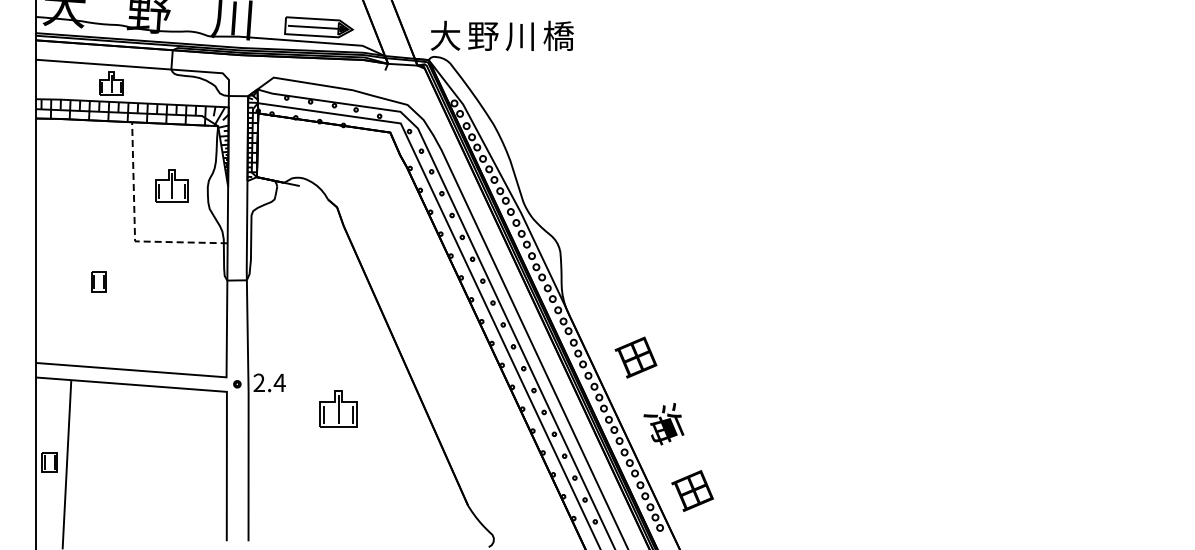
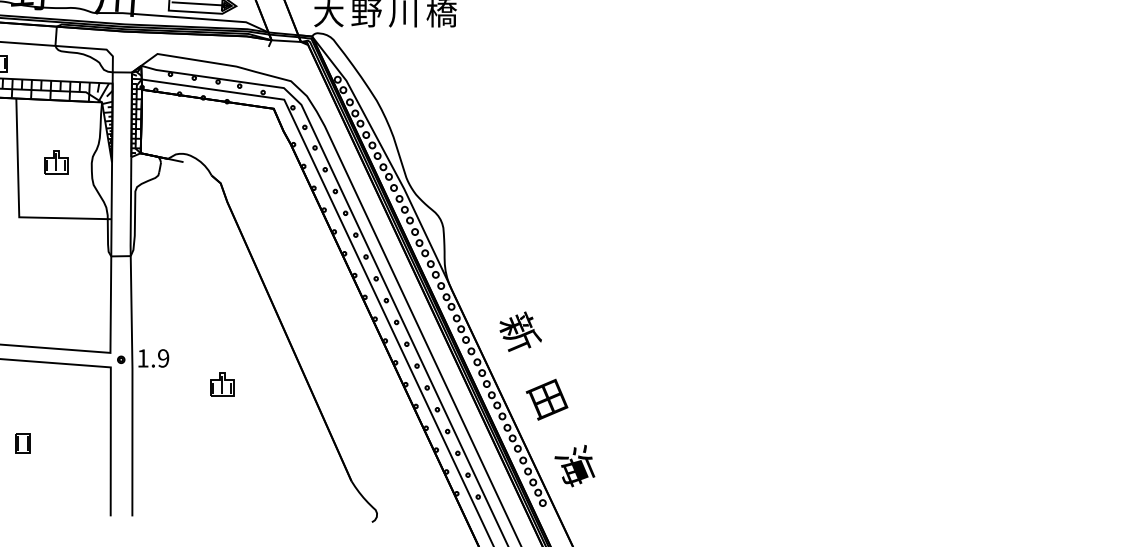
part: (172, 186) -> (56, 162), size x0.71
line: (134, 228) -> (18, 204), dashed -> solid
text: (636, 356) -> (519, 332), 田 -> 新
text: (269, 382) -> (153, 358), 2.4 -> 1.9
part: (338, 409) -> (222, 384), size x0.62
text: (664, 423) -> (547, 398), 海 -> 田
part: (138, 468) -> (22, 443), added
text: (692, 490) -> (575, 465), 田 -> 海

